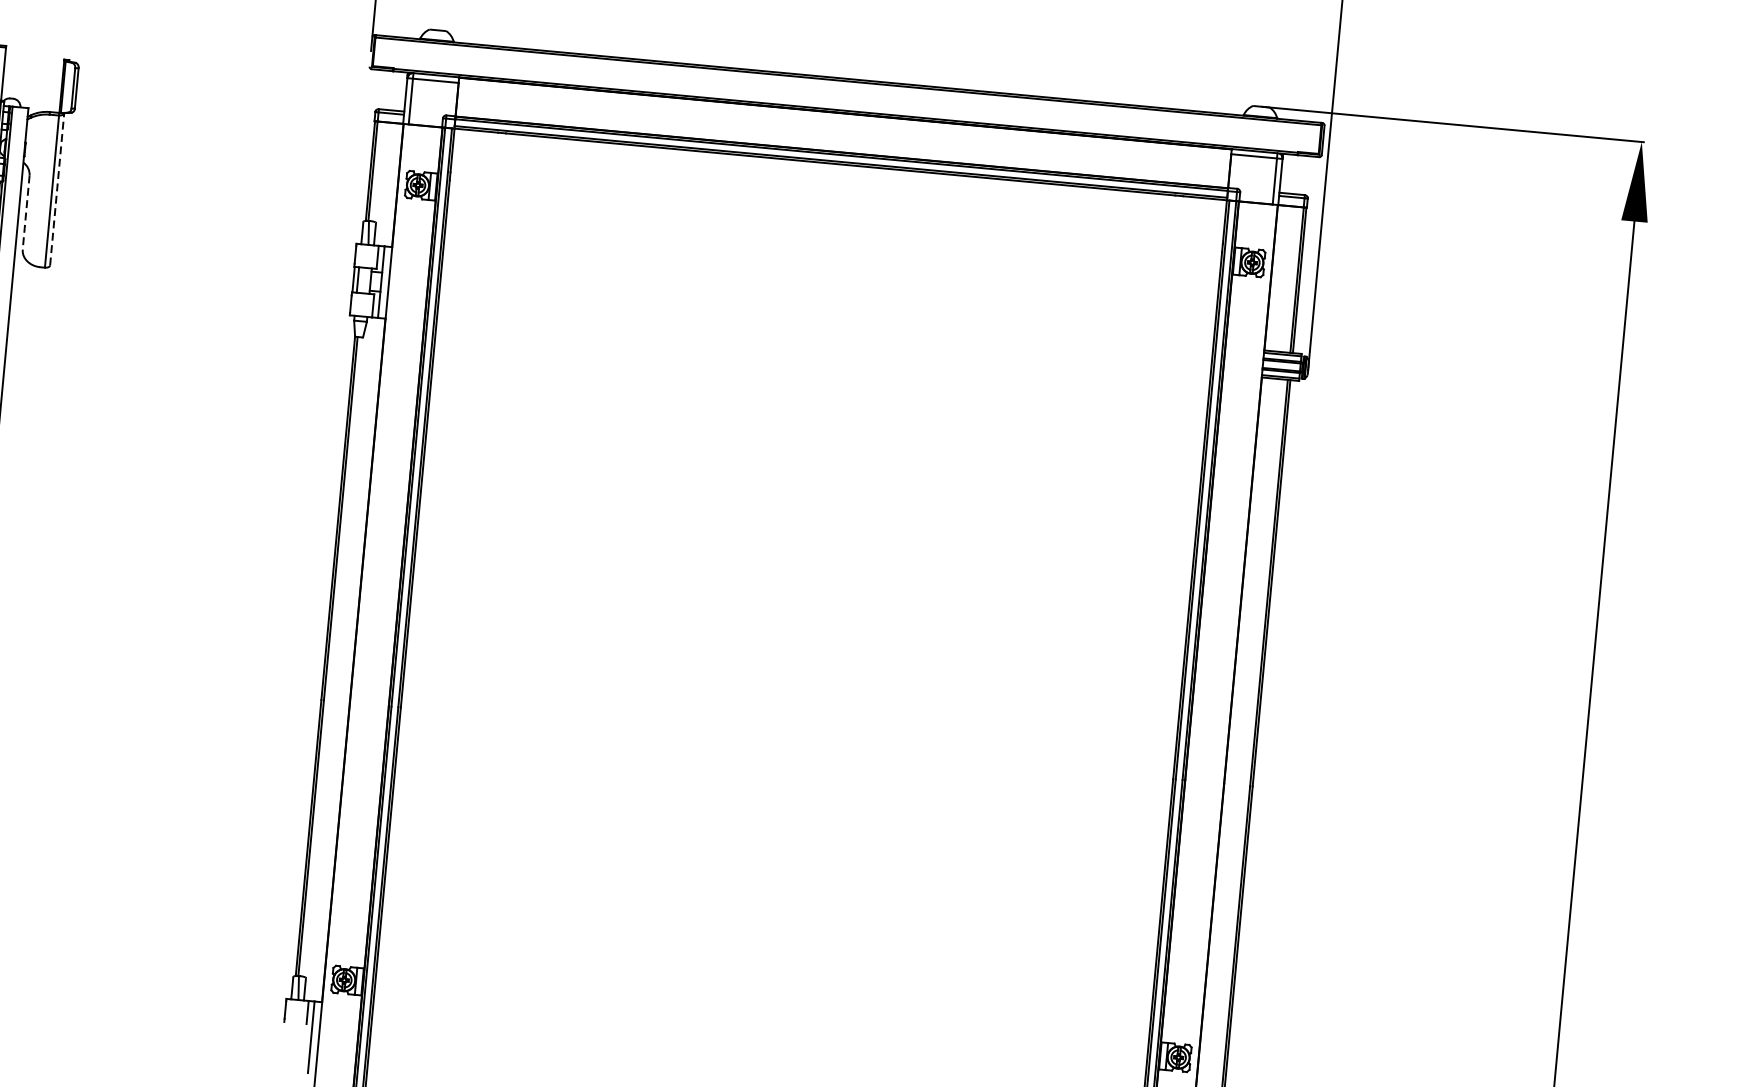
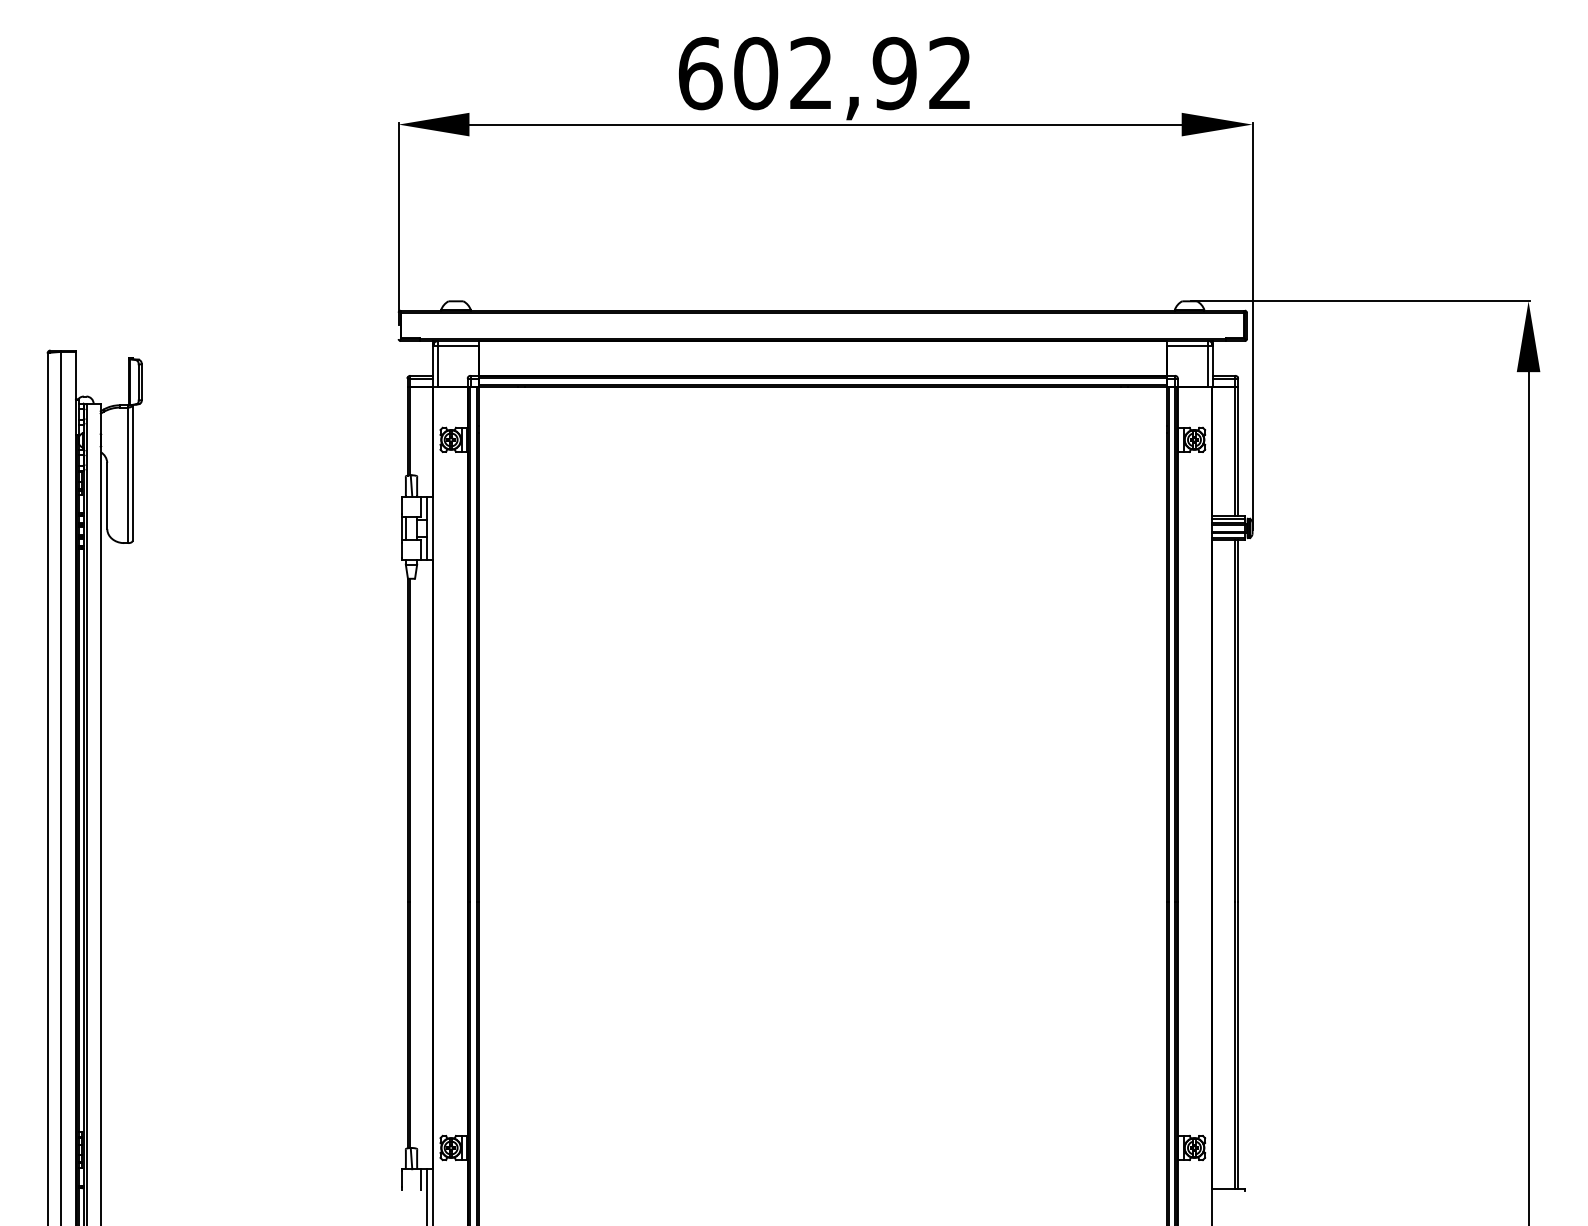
line: (56, 188) -> (132, 472), dashed -> solid
line: (26, 213) -> (107, 496), dashed -> solid

